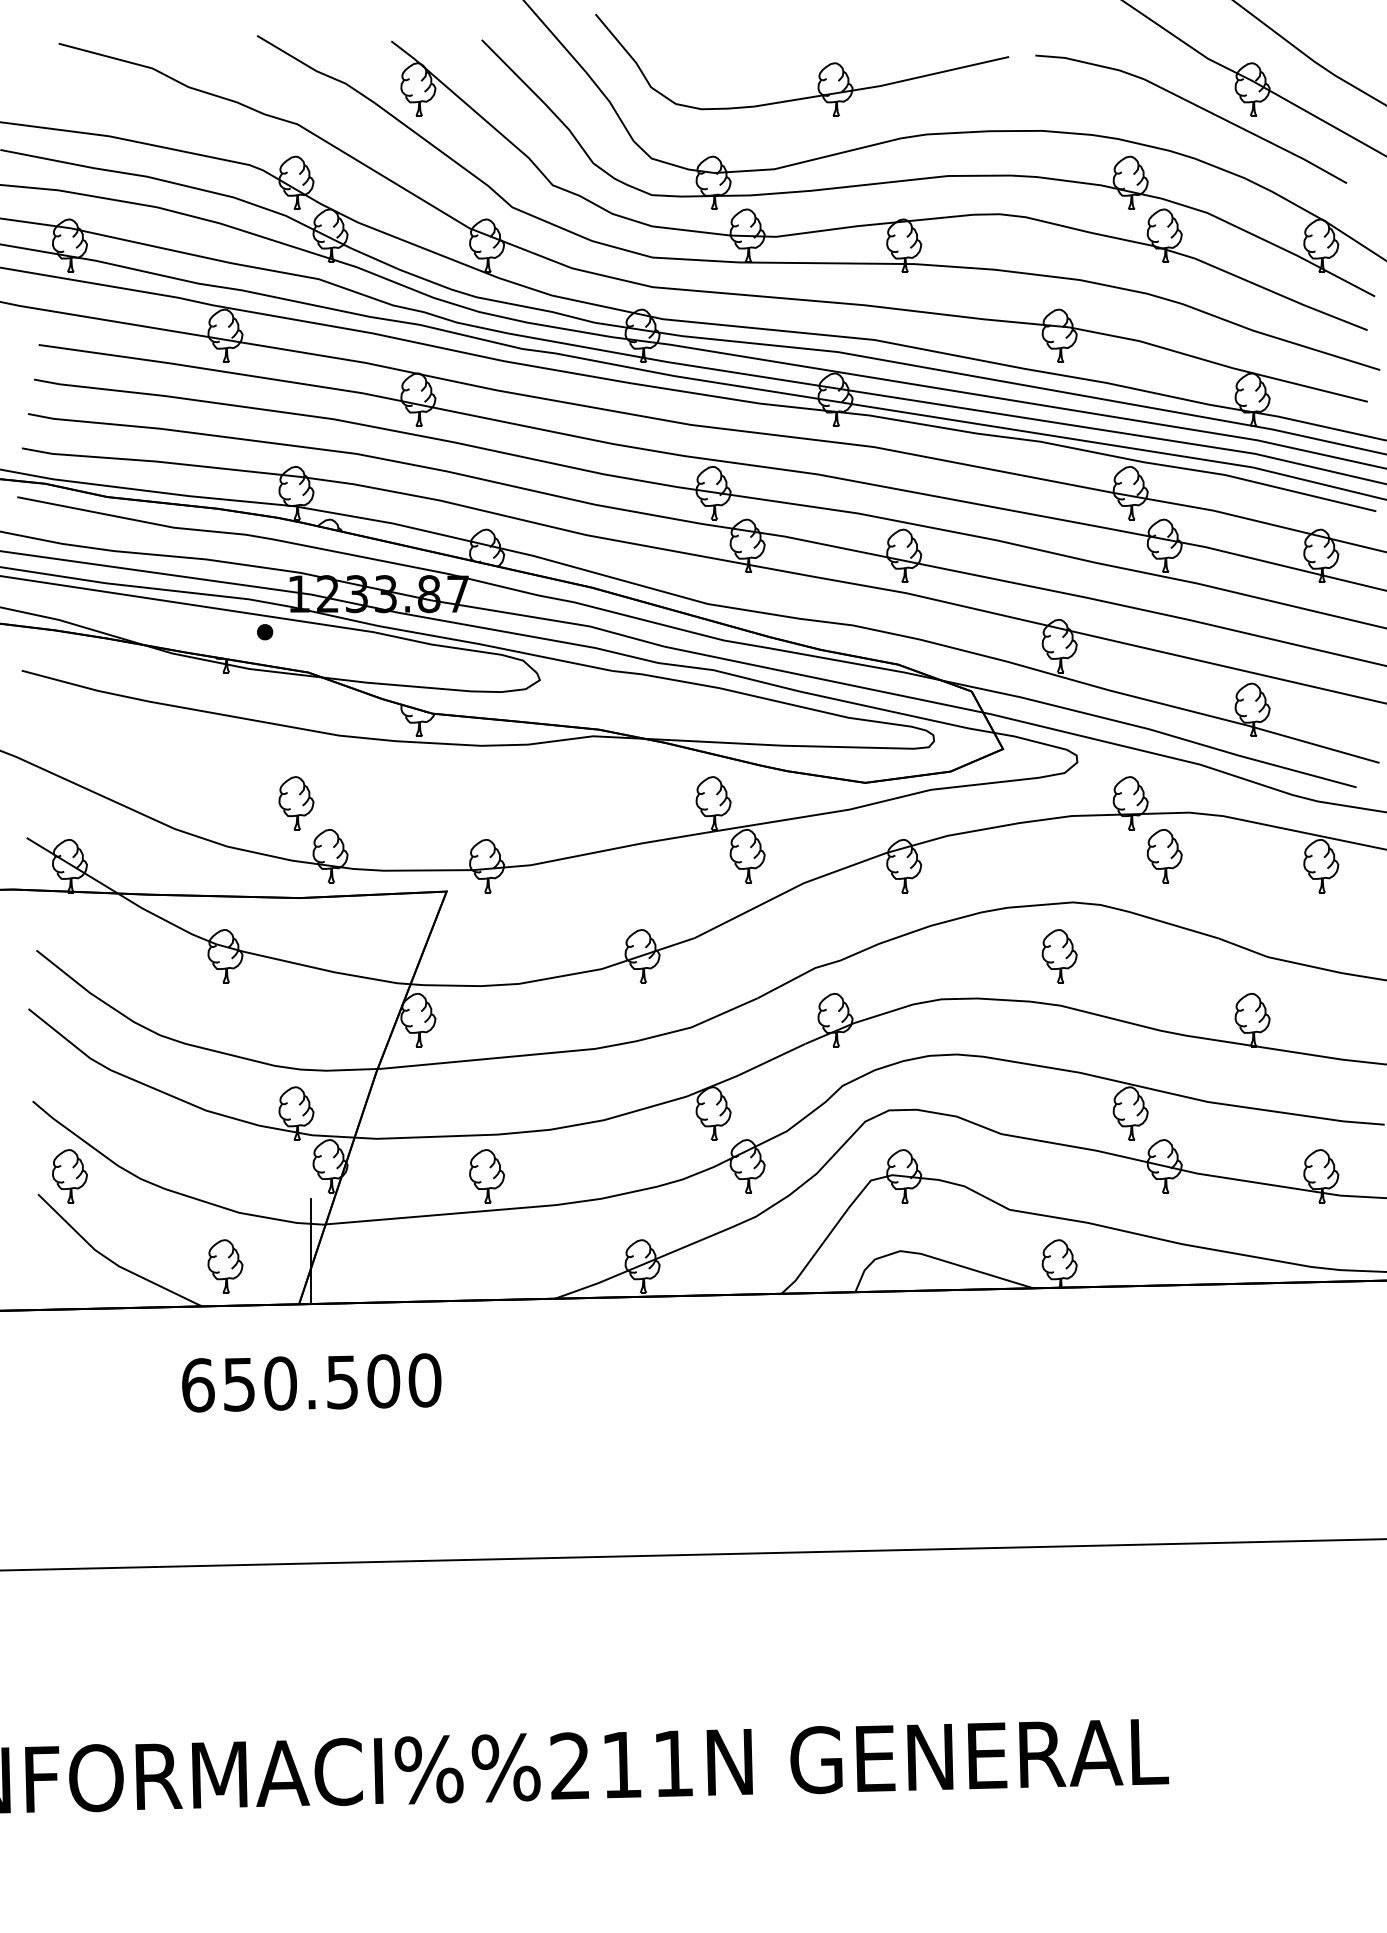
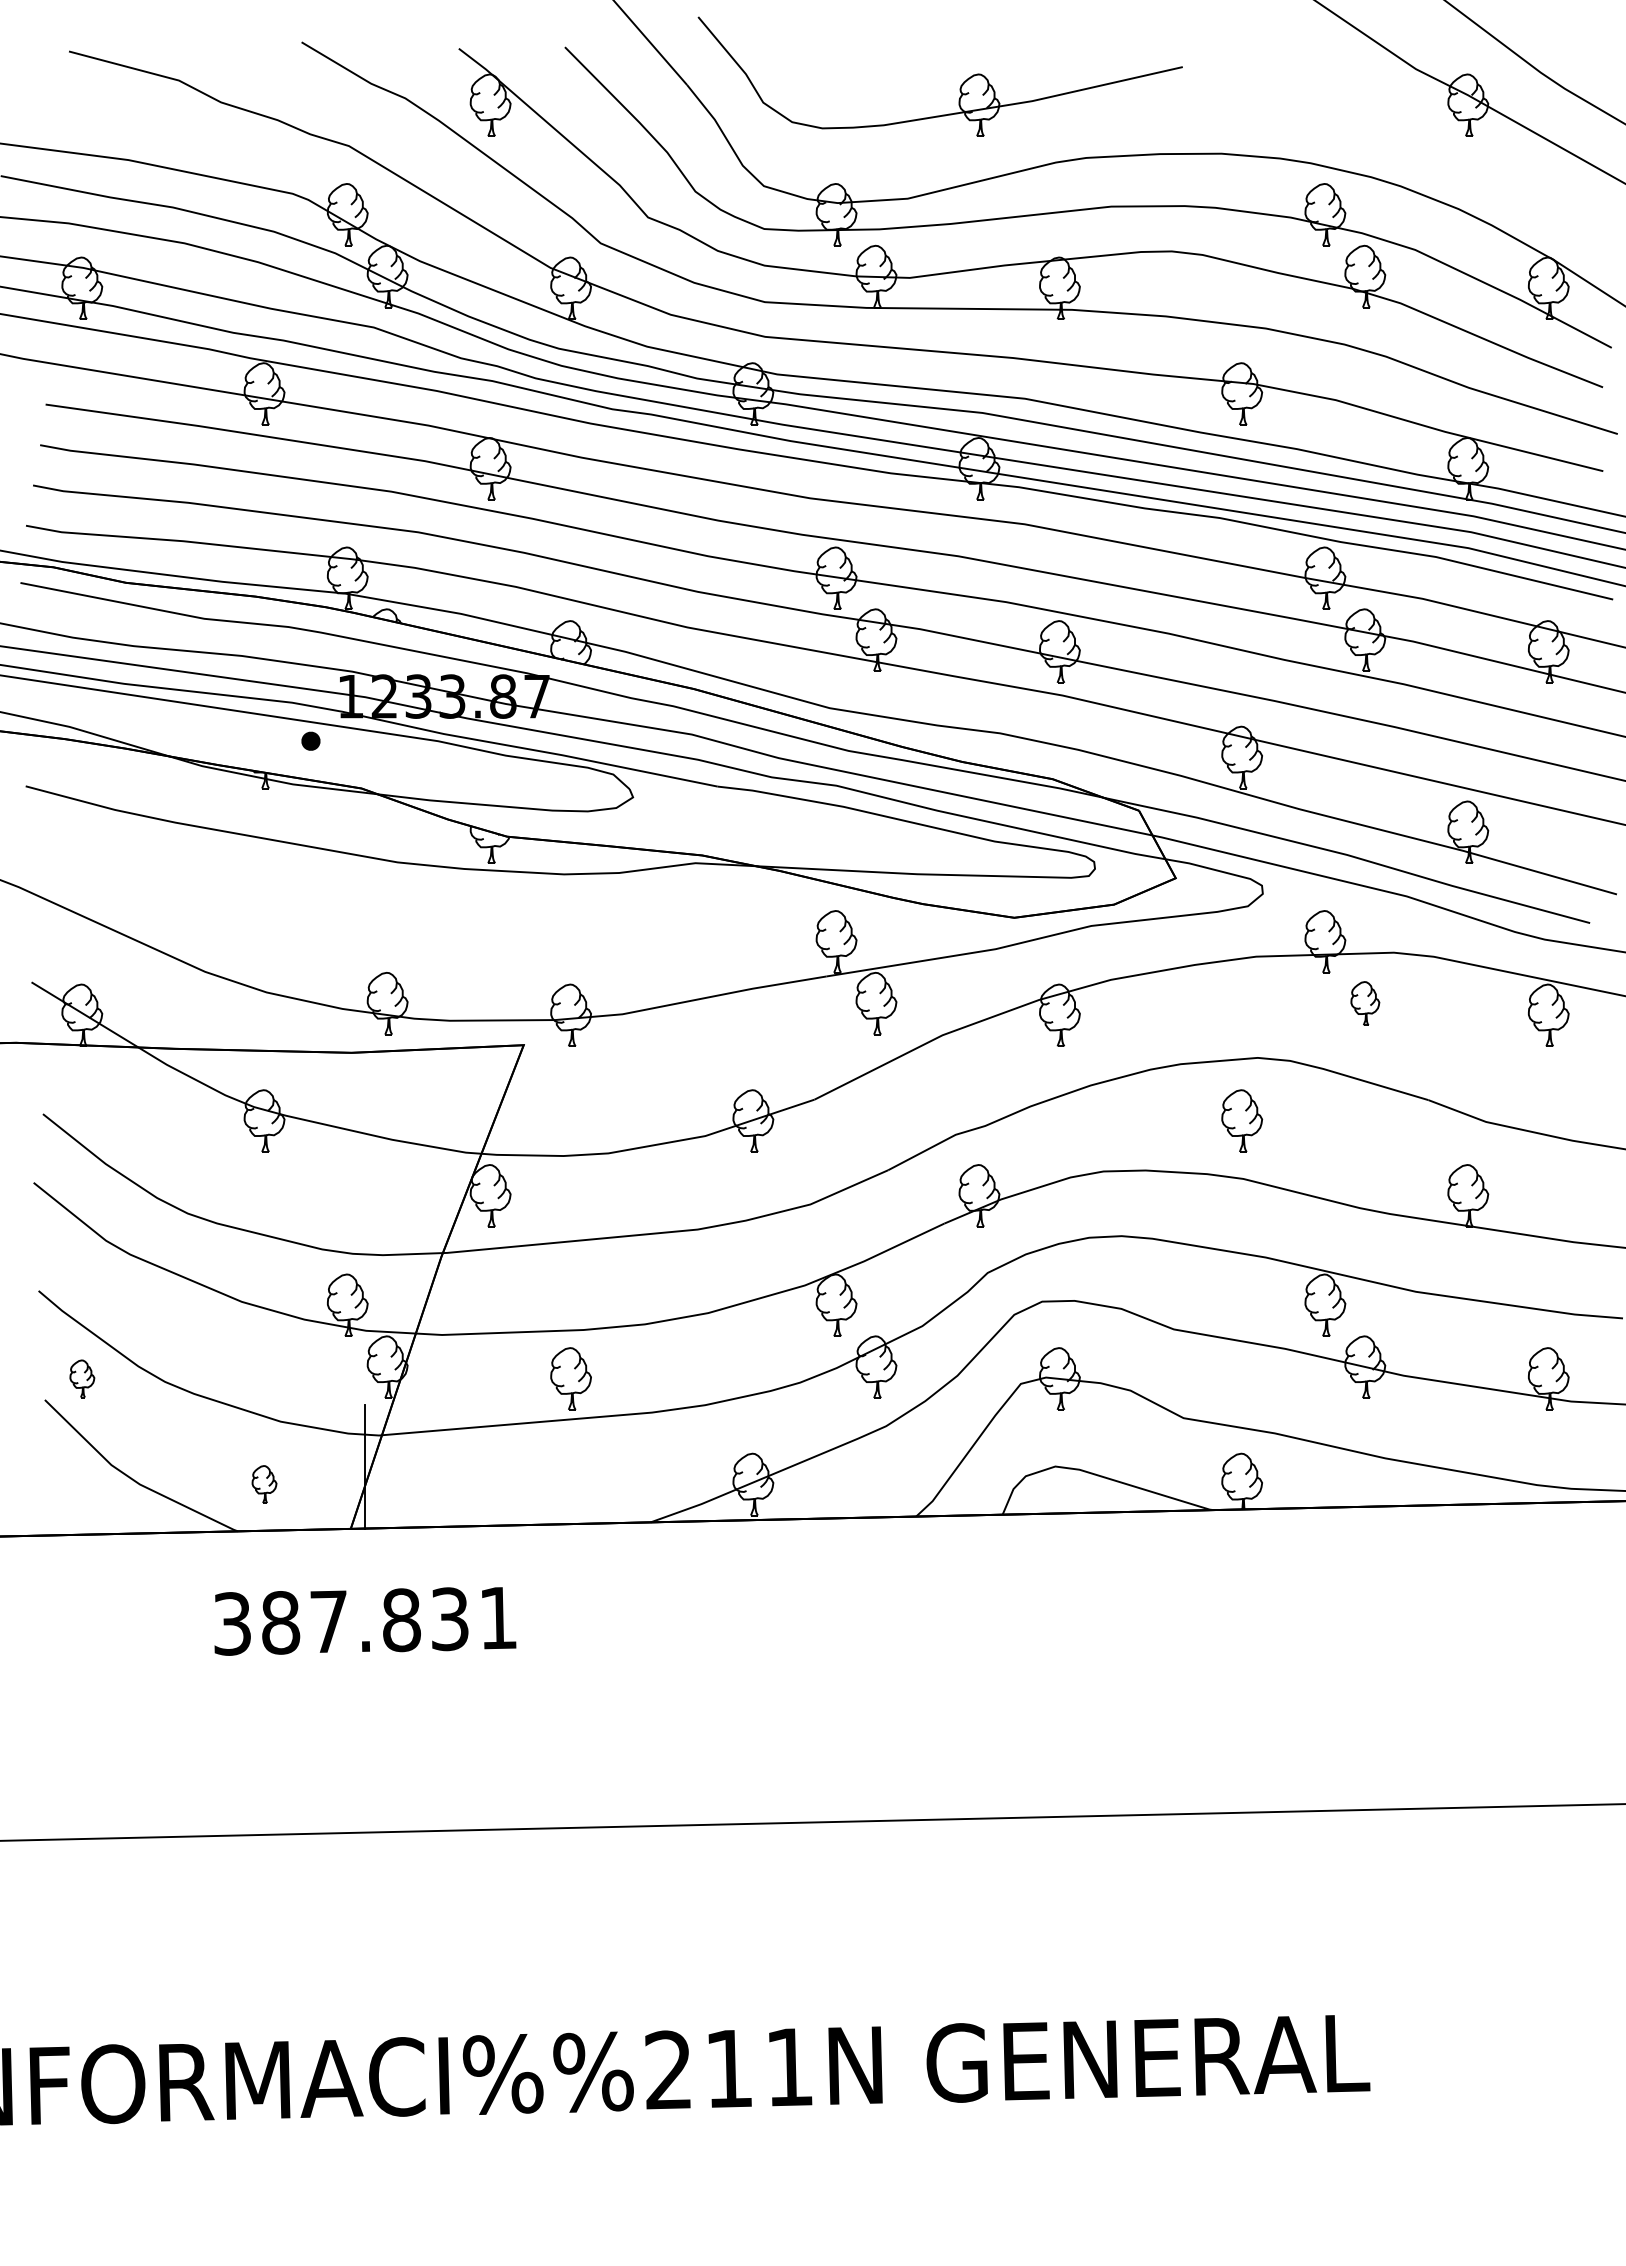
curve: (1197, 106) -> (1403, 125), removed
part: (296, 803) -> (347, 941), removed
part: (1164, 855) -> (1365, 1003), size x0.7
part: (70, 1175) -> (82, 1378), size x0.6
part: (225, 1266) -> (264, 1484), size x0.6
text: (311, 1382) -> (365, 1620), 650.500 -> 387.831

